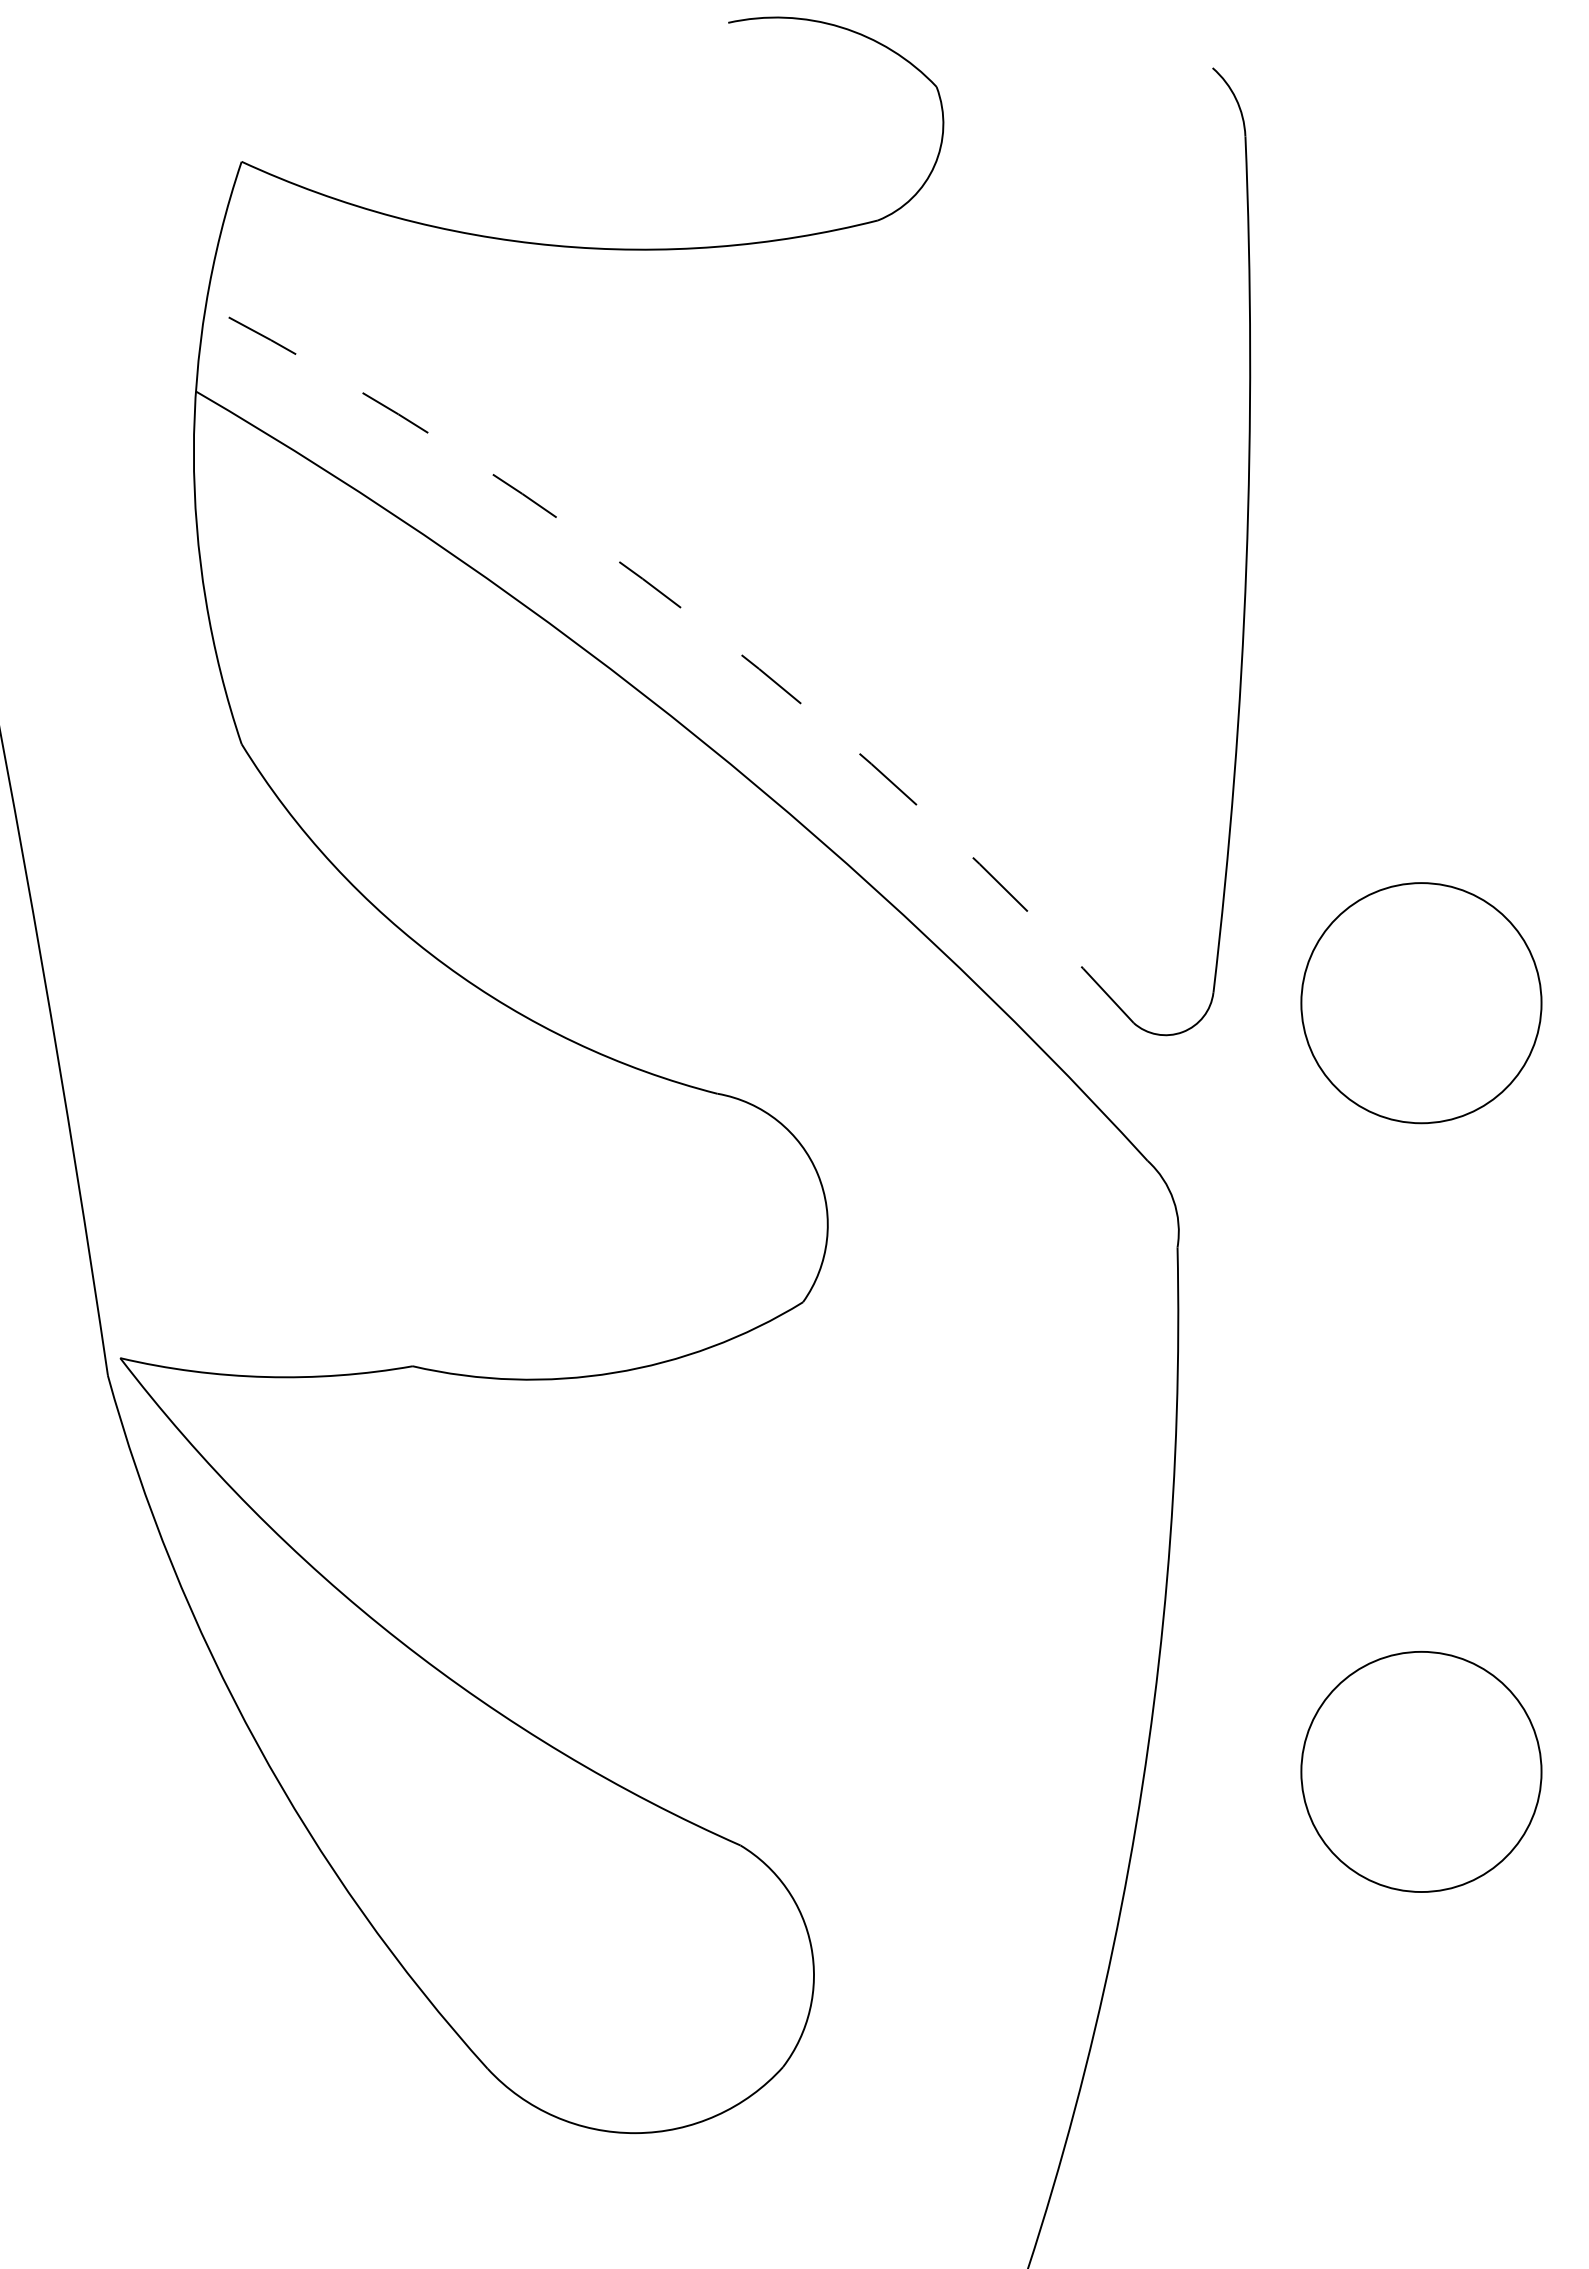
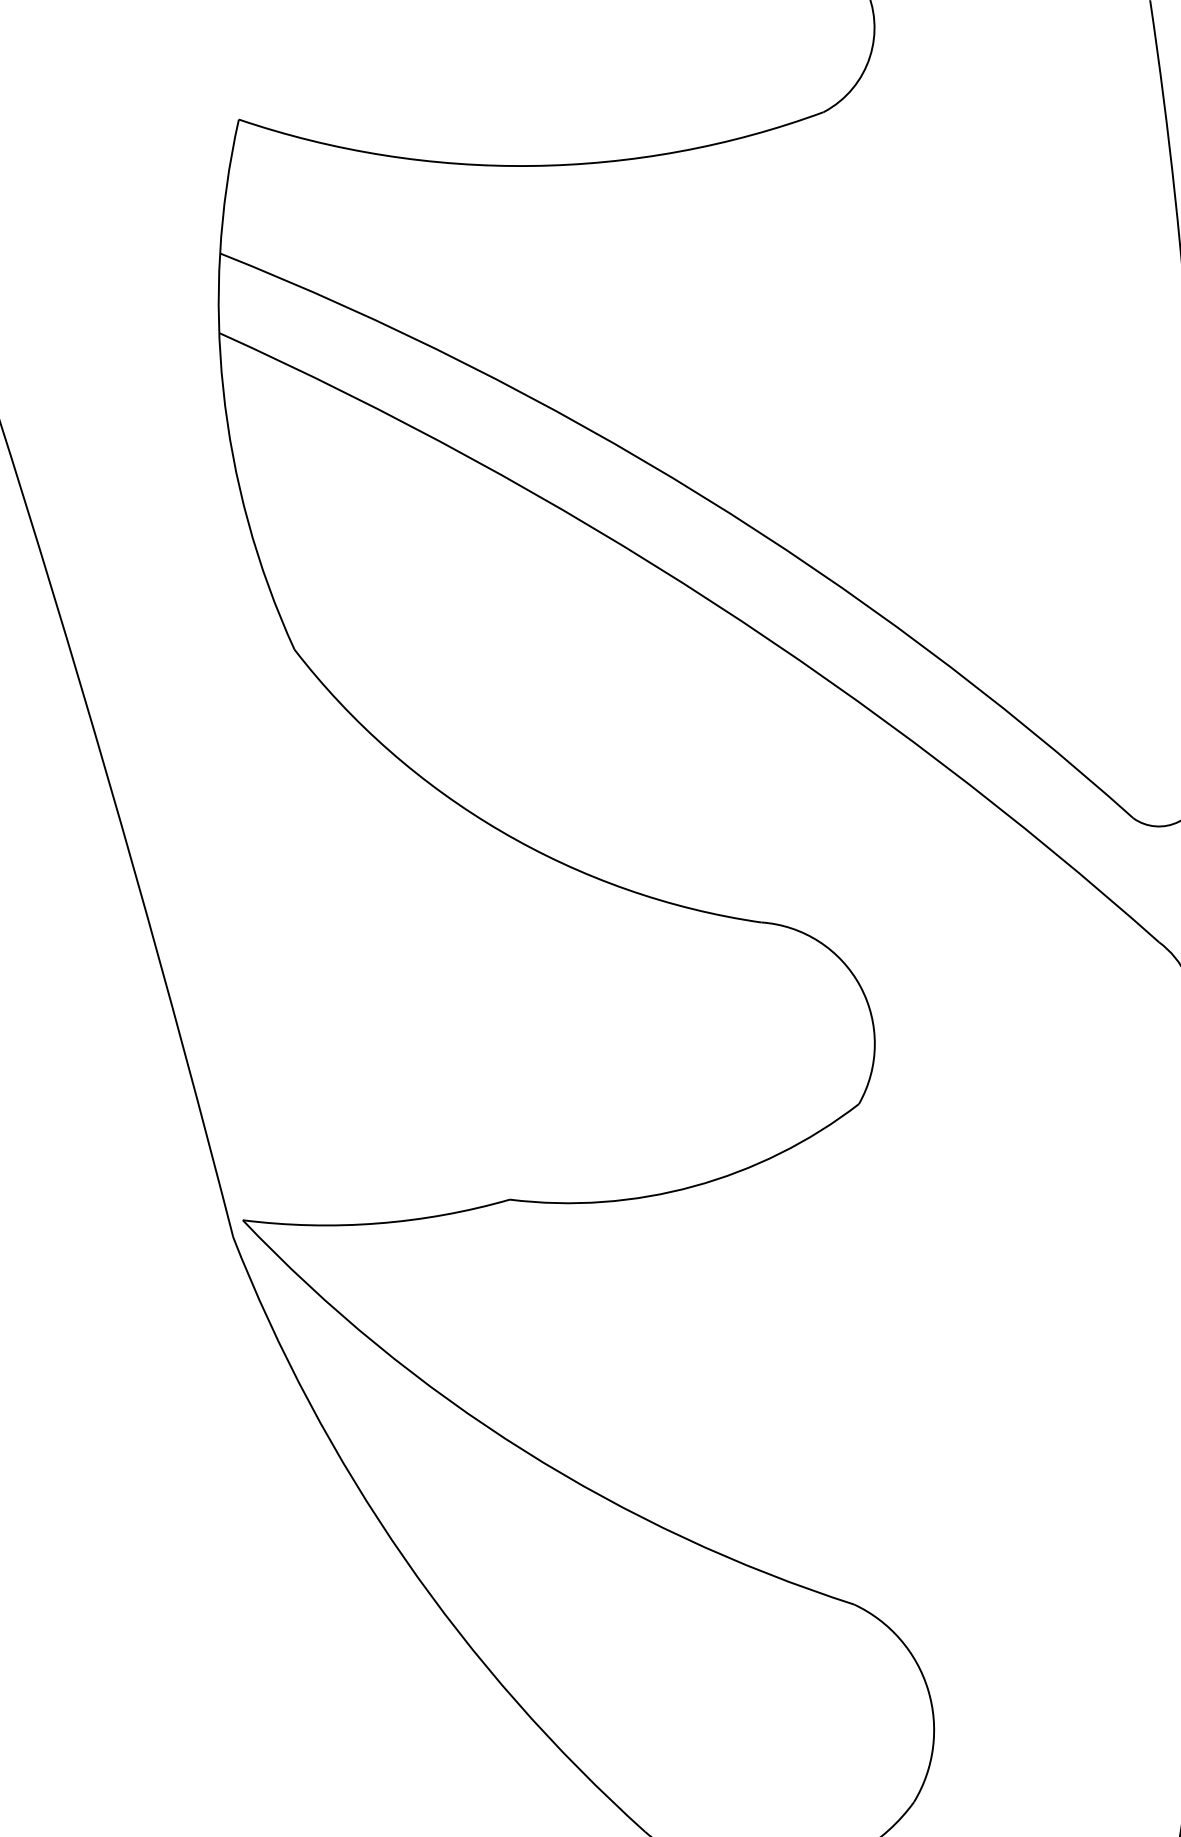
arc: (701, 623) -> (701, 495), dashed -> solid

